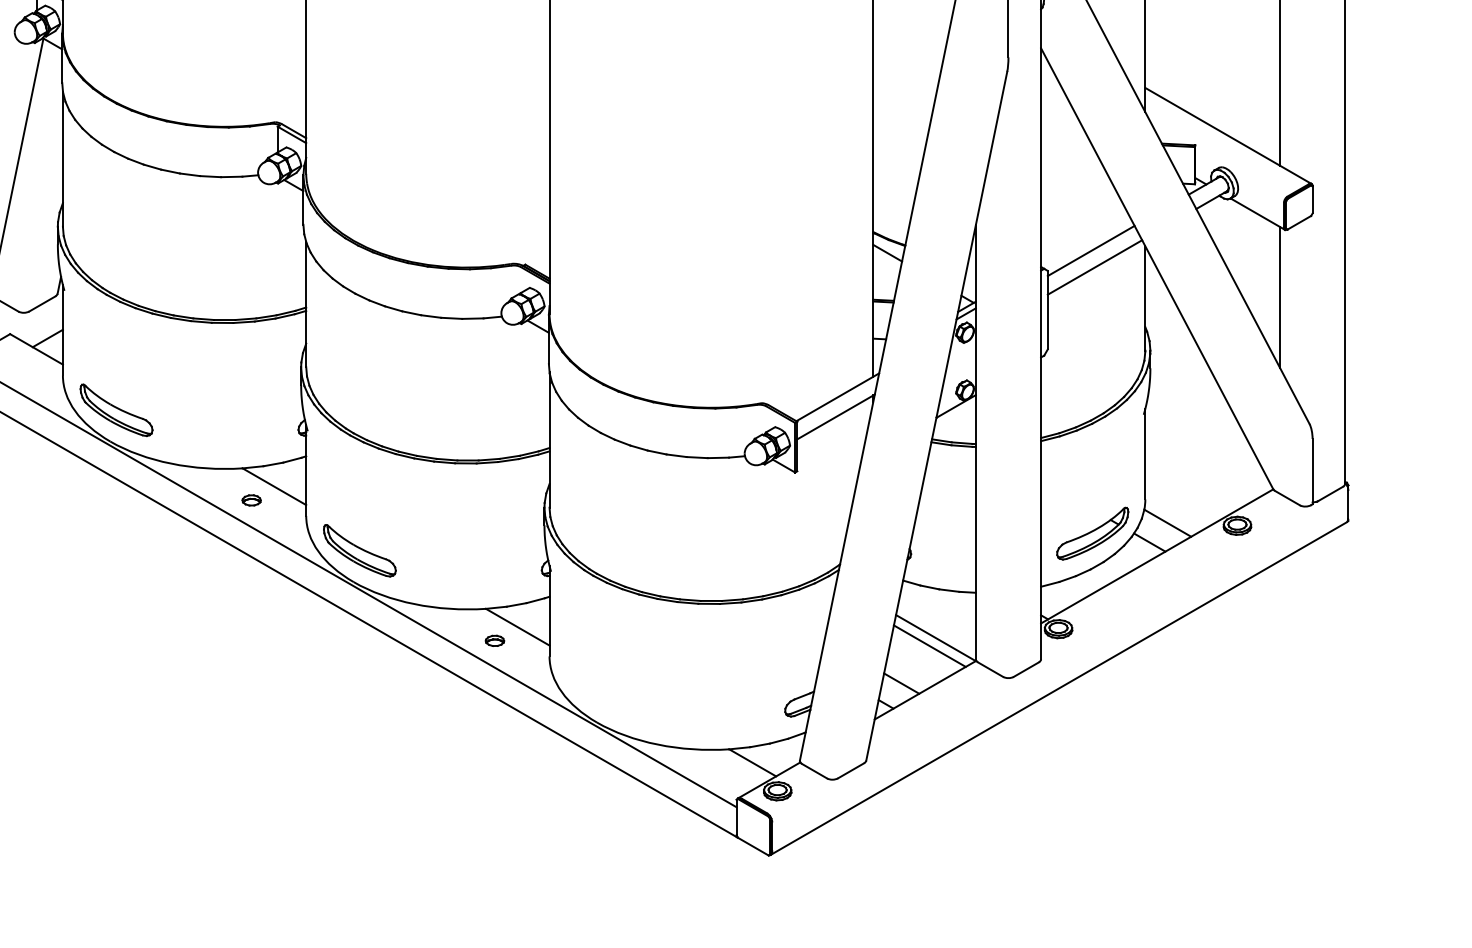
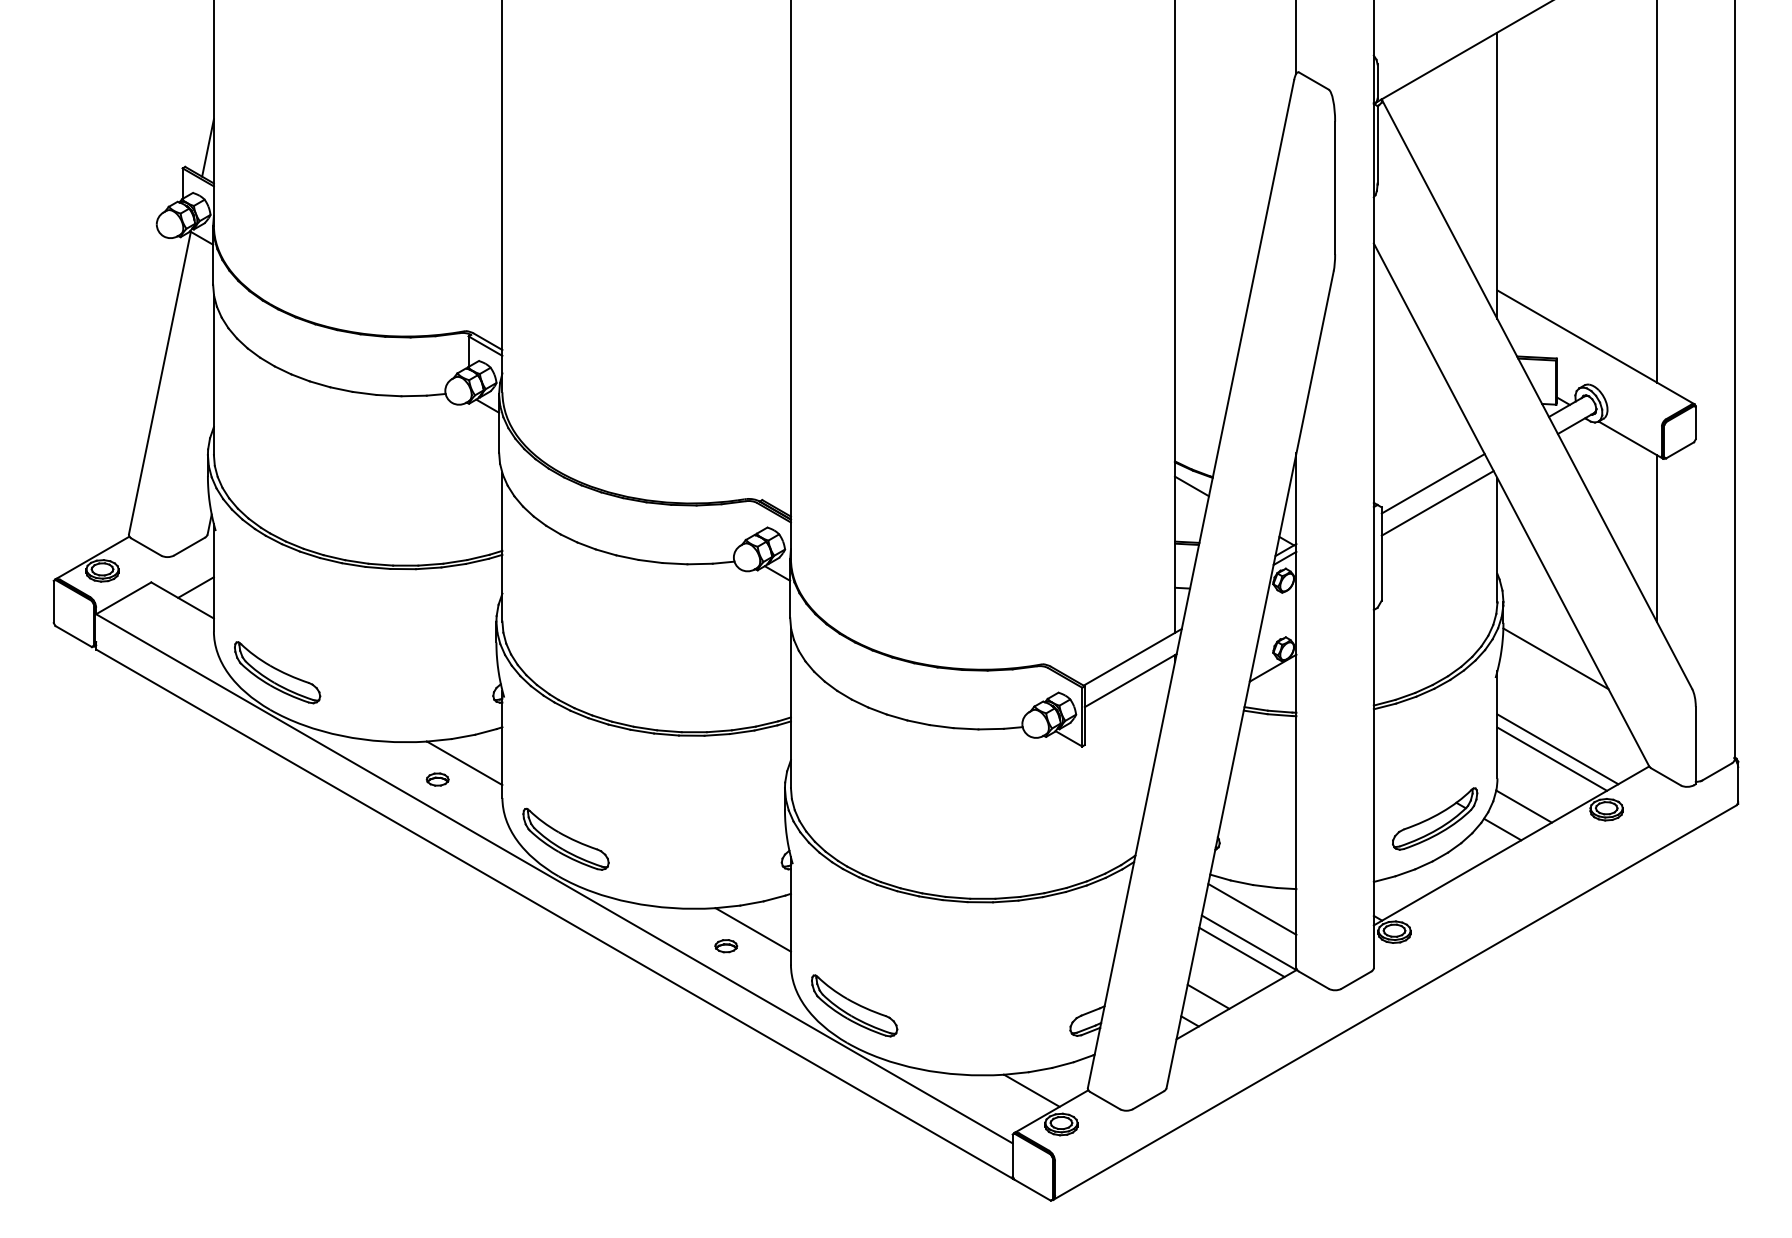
line: (1194, 398) -> (1555, 658), added
line: (1195, 475) -> (1557, 749), added
line: (1191, 482) -> (1552, 758), added
line: (938, 609) -> (1252, 908), added
part: (603, 690) -> (854, 1005), added

